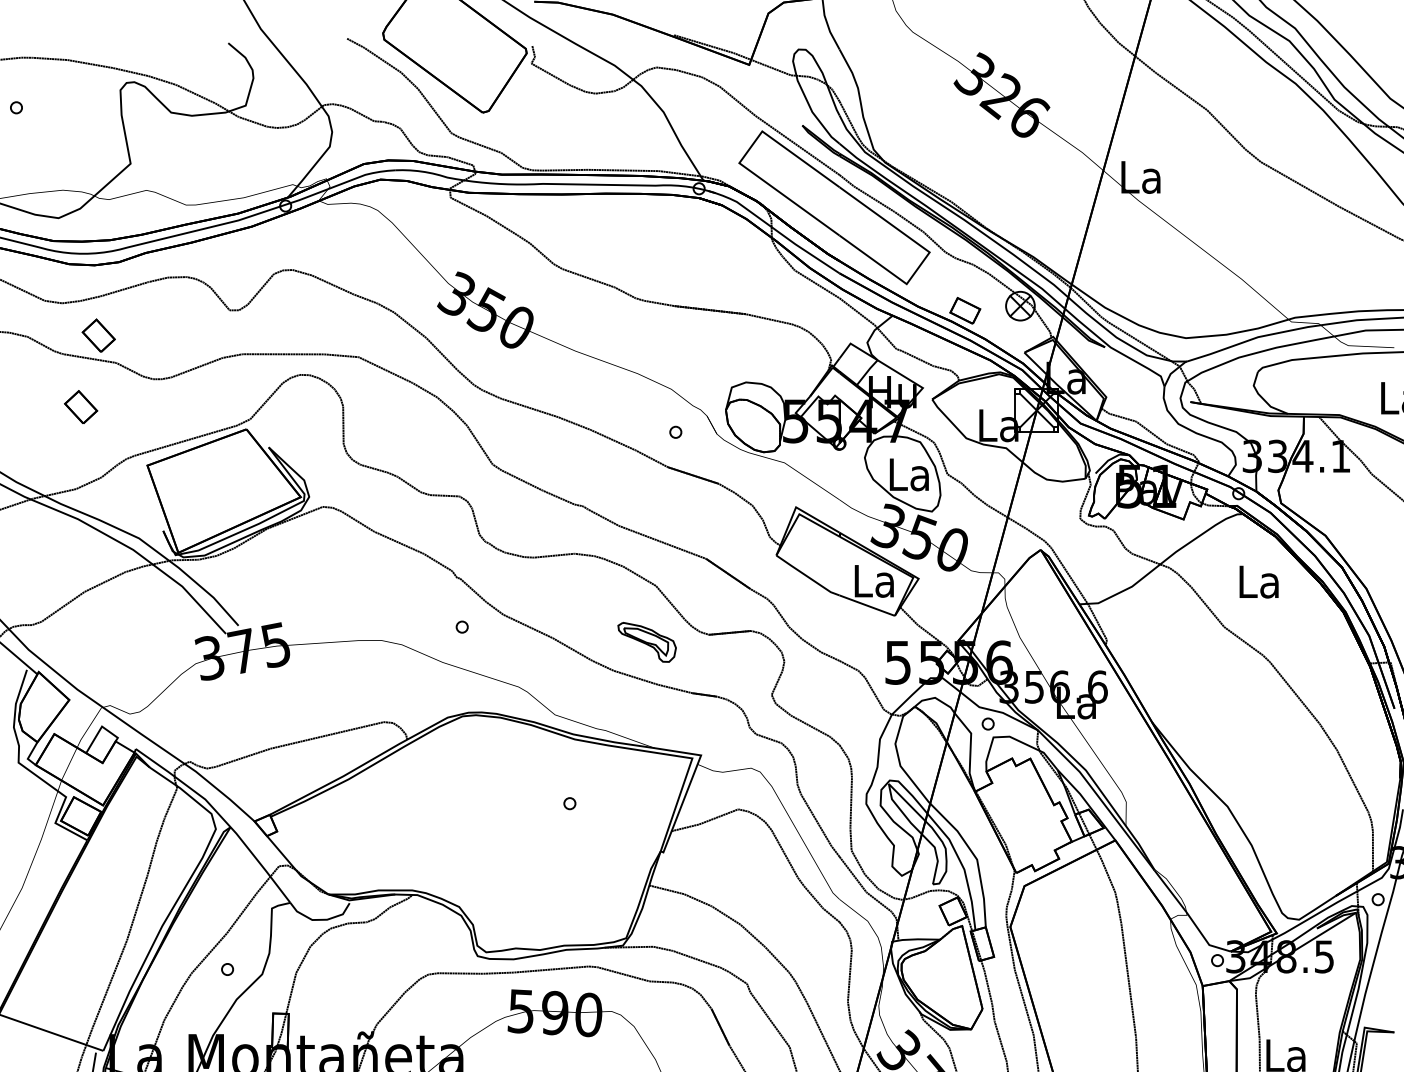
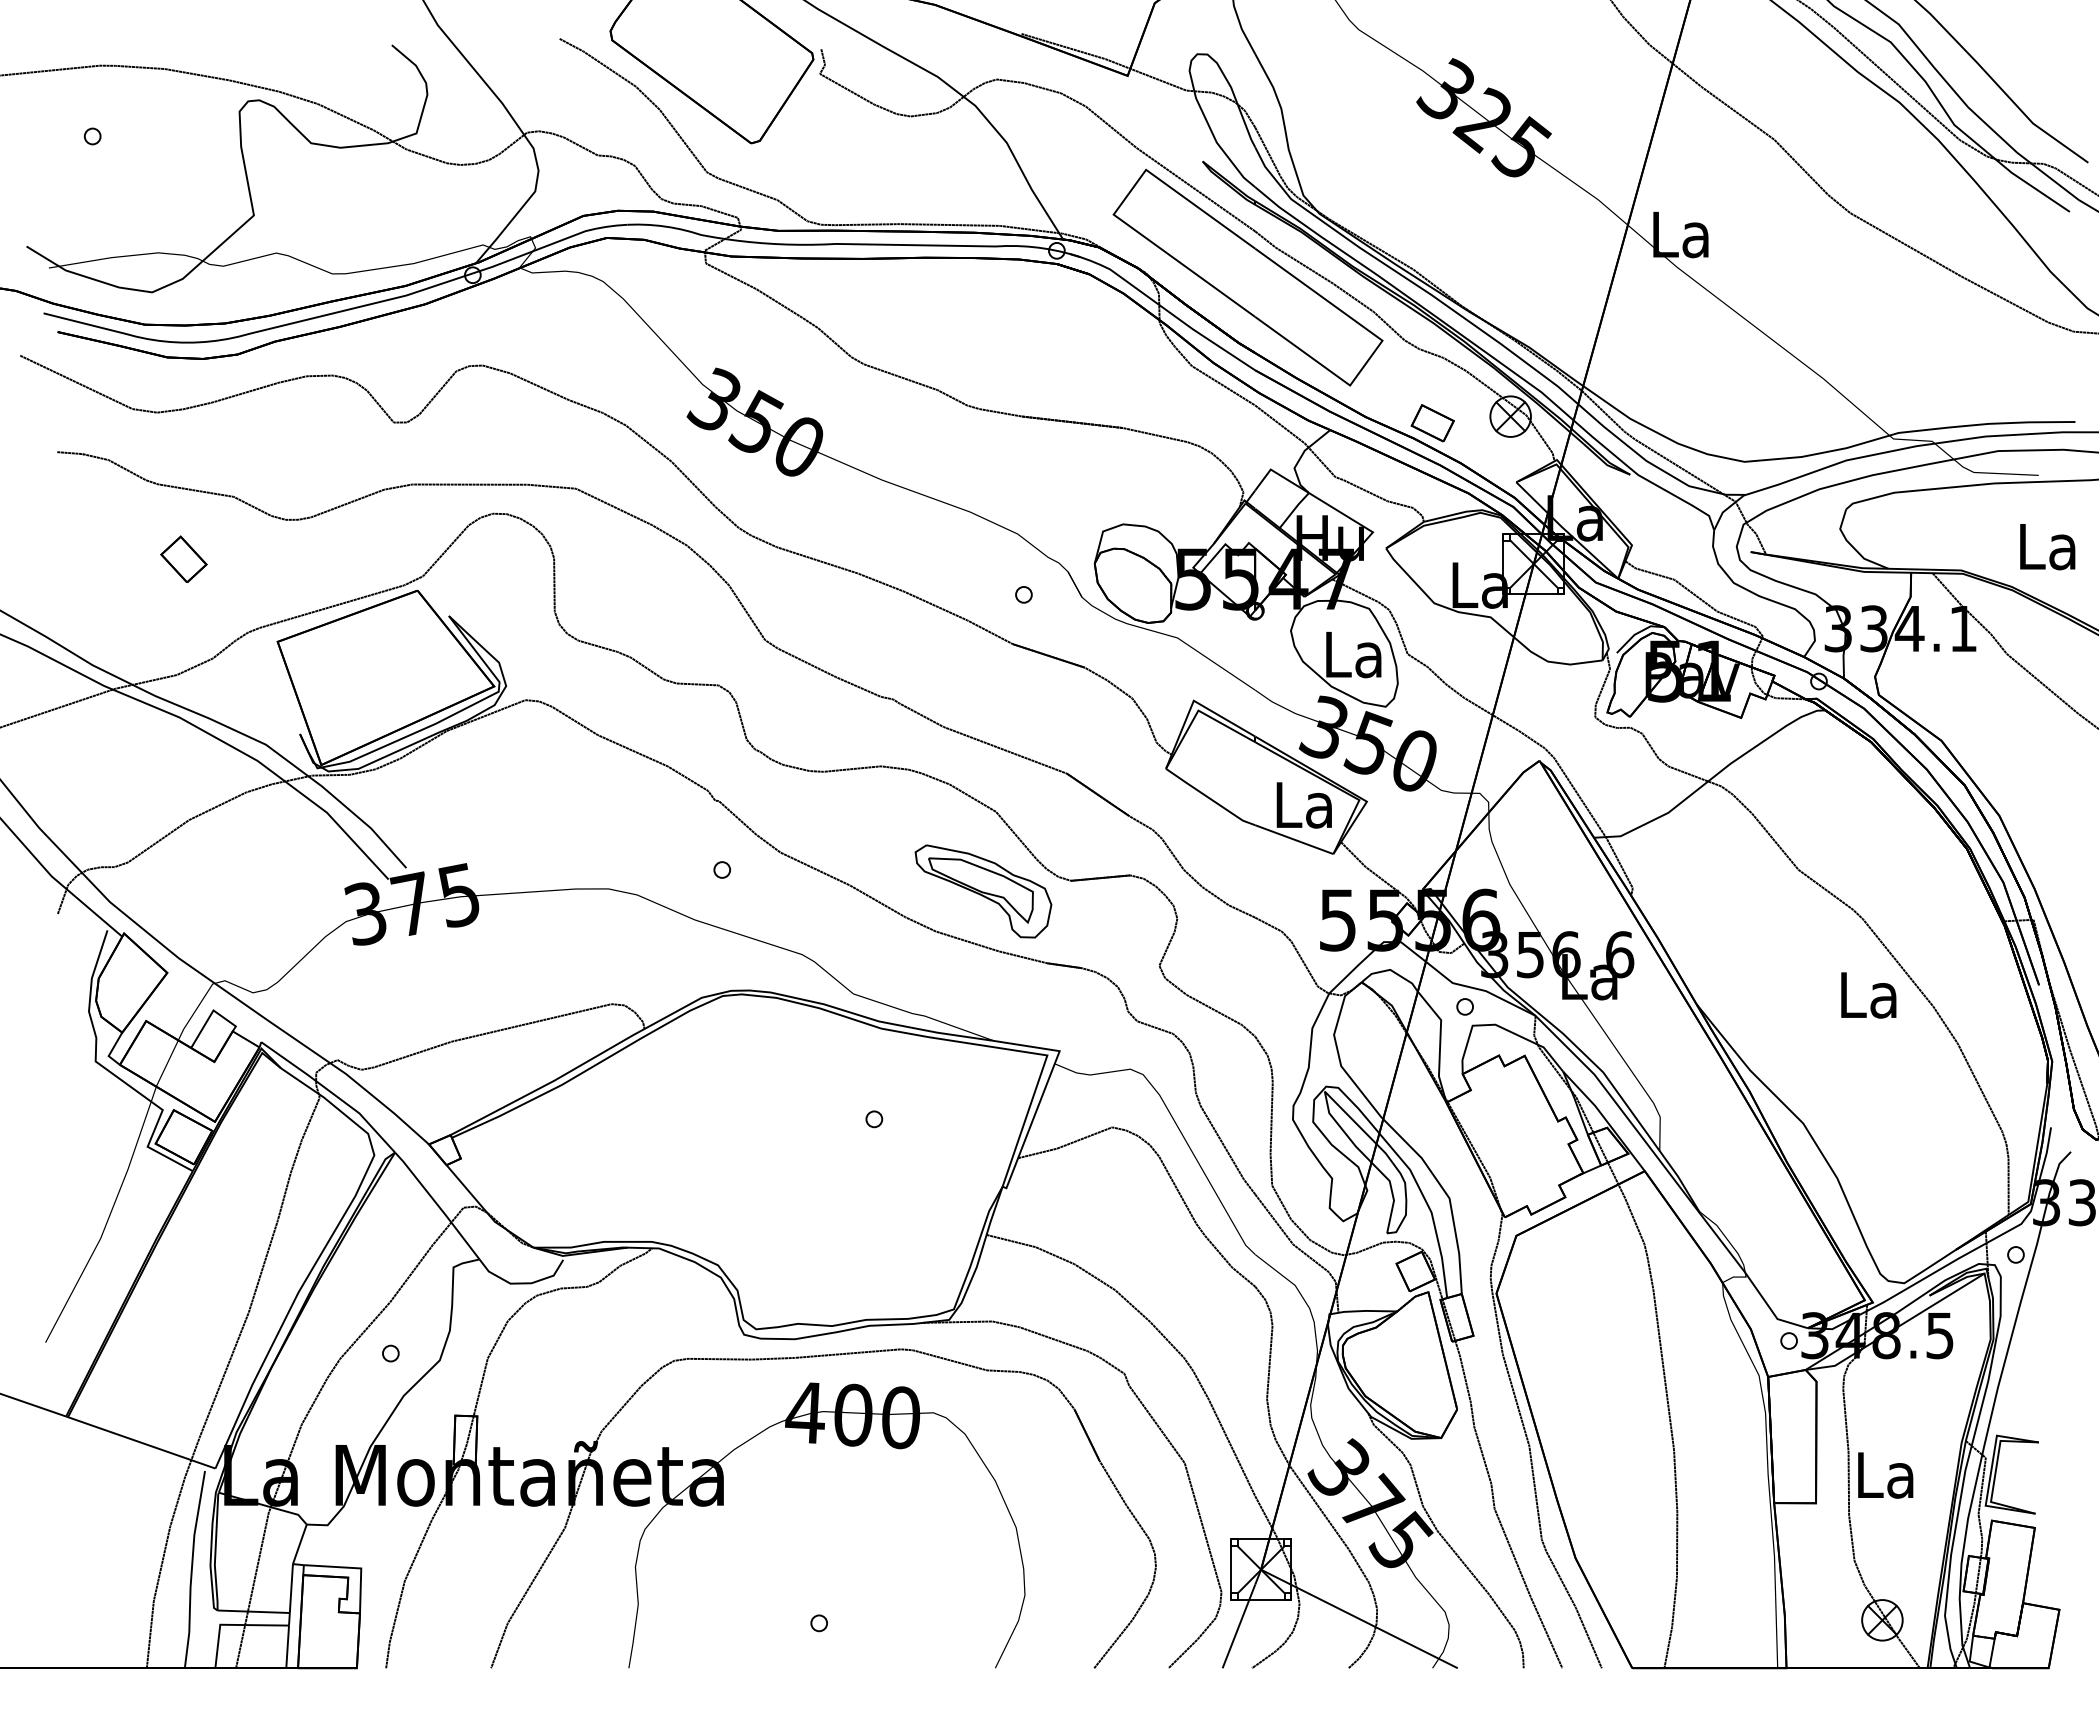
text: (1028, 115) -> (1521, 147), 326 -> 325
part: (98, 335) -> (208, 457), removed
text: (1258, 582) -> (1868, 995), moved
part: (647, 642) -> (983, 891), size x1.67
text: (537, 1011) -> (828, 1413), 590 -> 400

